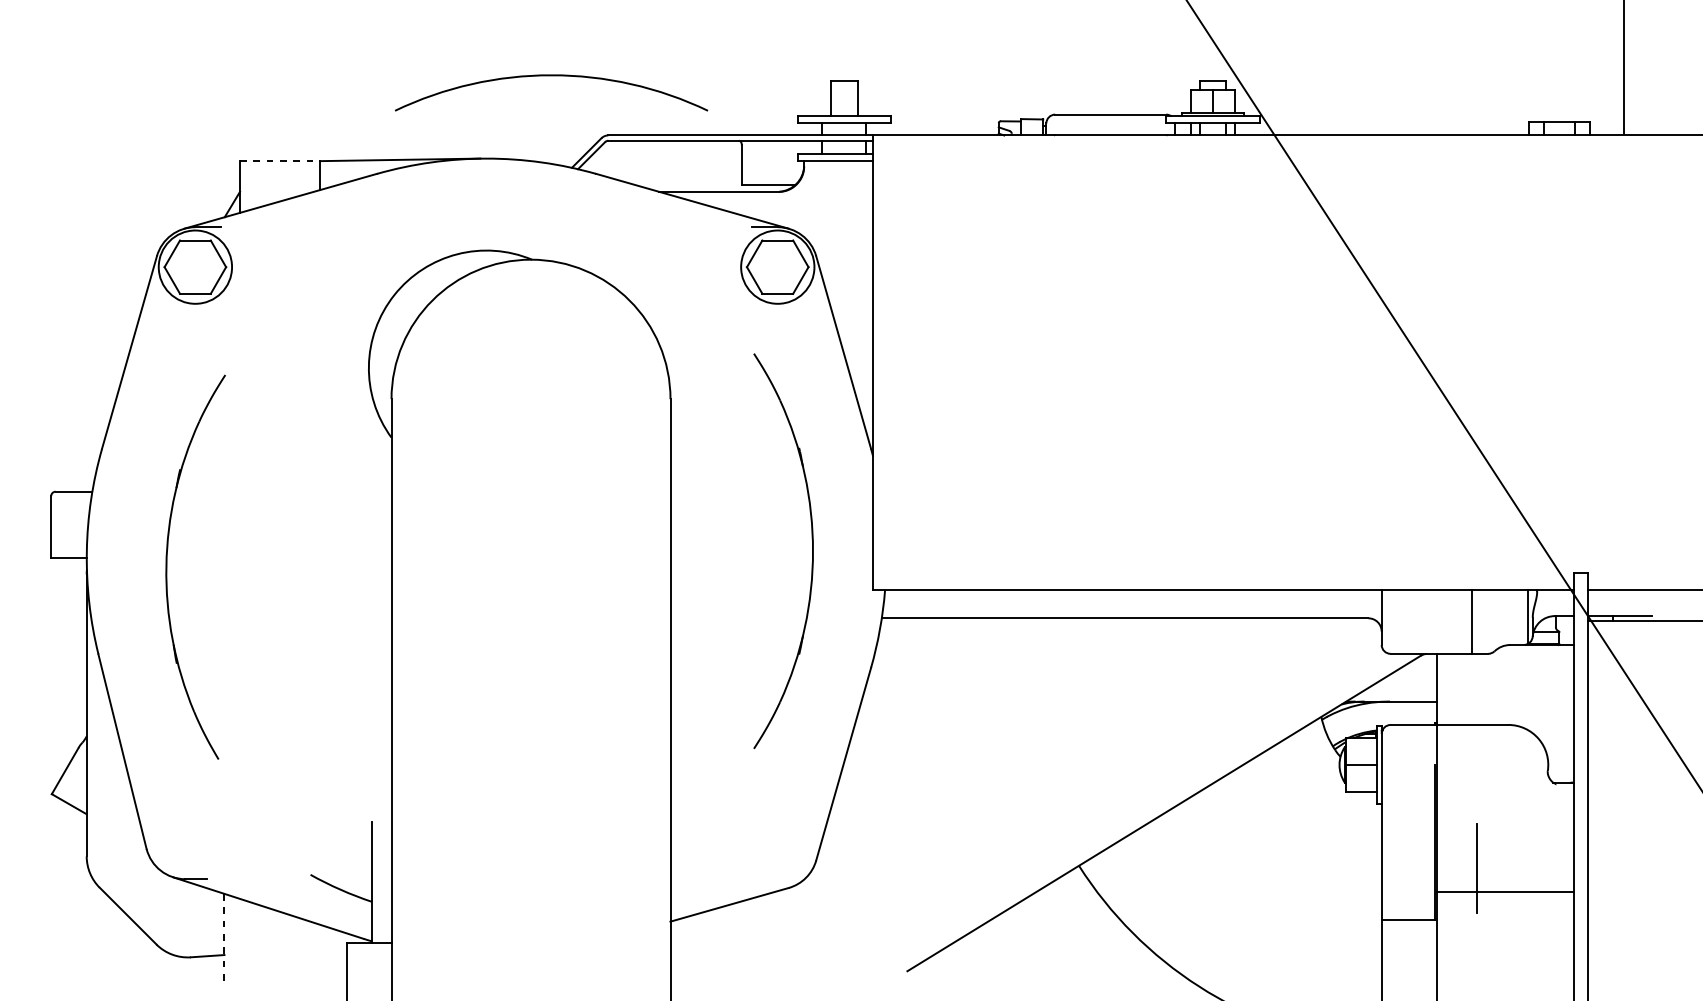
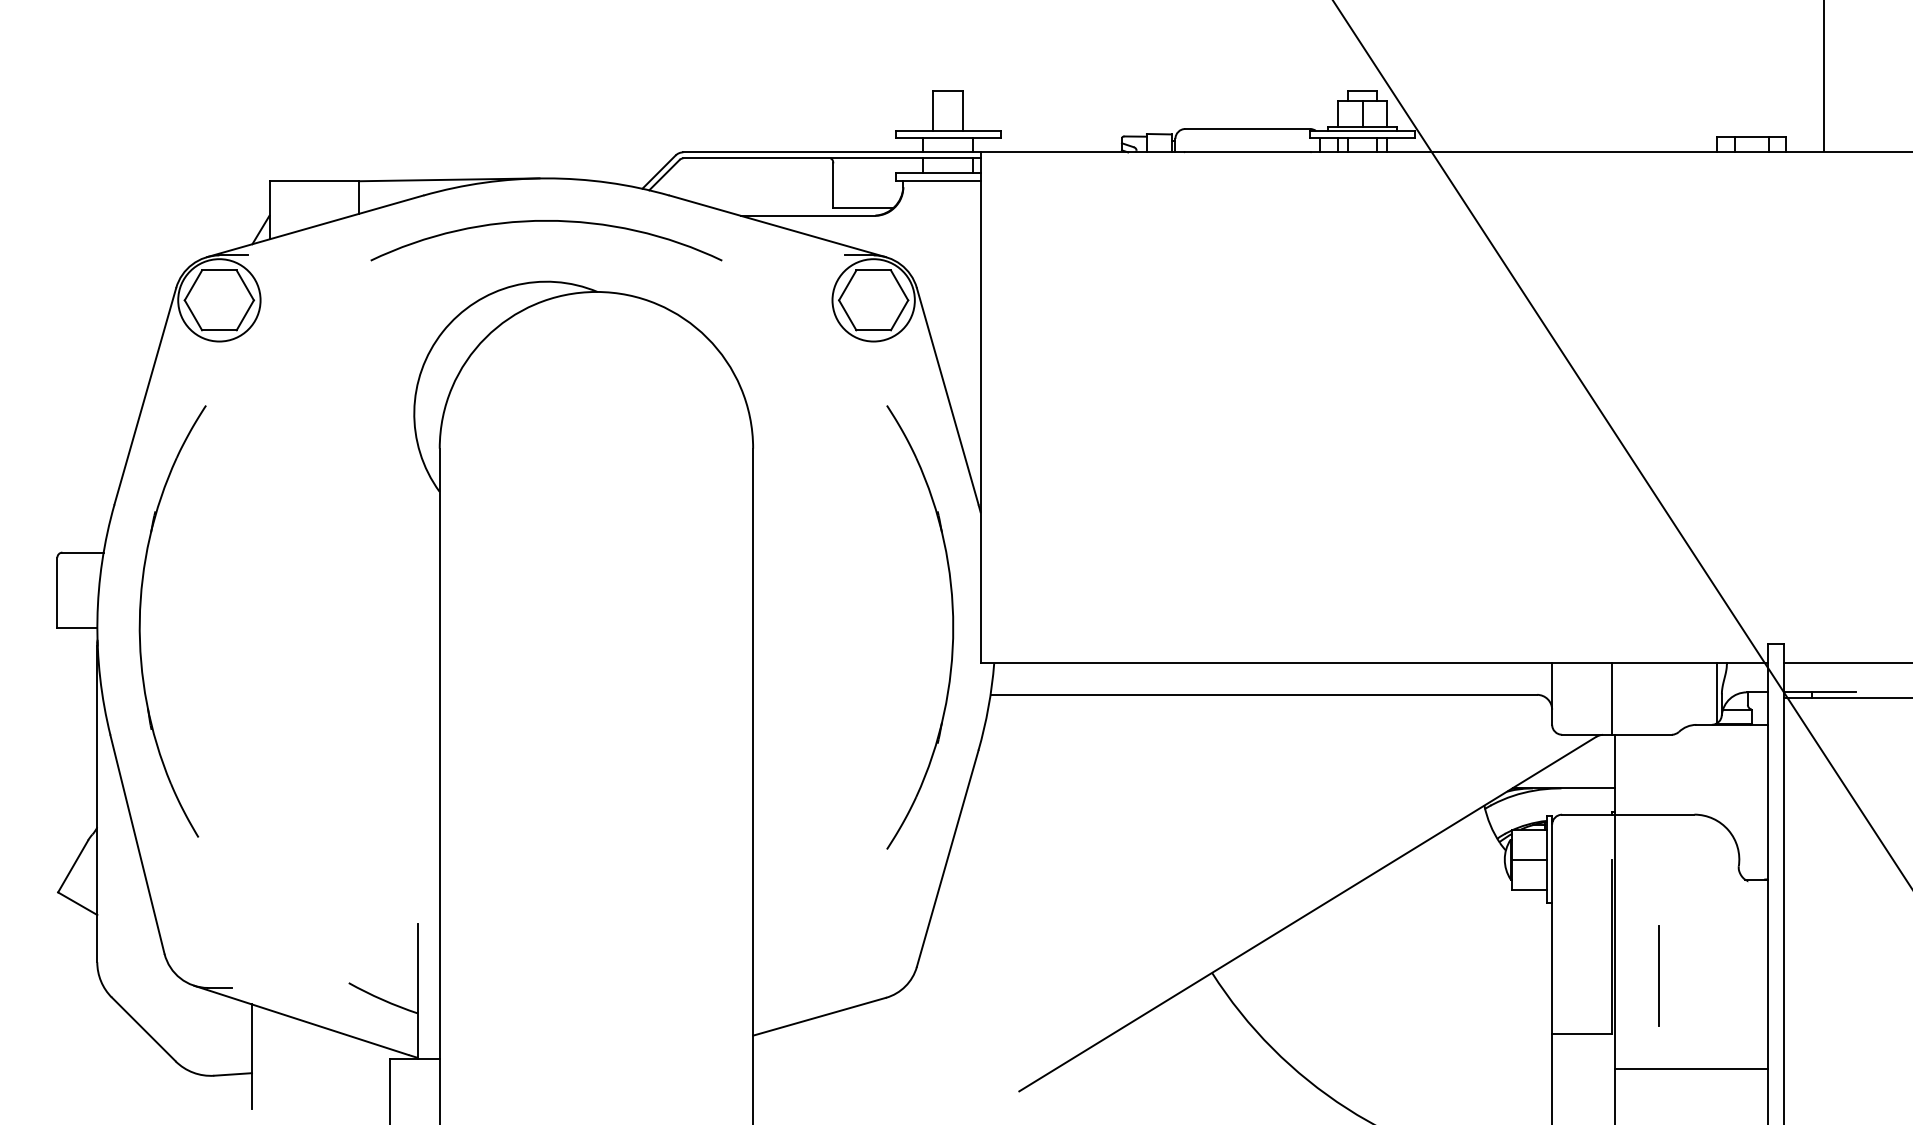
arc: (551, 75) -> (546, 221), moved
line: (280, 160) -> (314, 180), dashed -> solid
part: (812, 551) -> (952, 627), moved
part: (167, 567) -> (140, 621), moved
line: (1472, 621) -> (1612, 698), moved
line: (1505, 892) -> (1691, 1069), moved
line: (224, 941) -> (252, 1057), dashed -> solid

